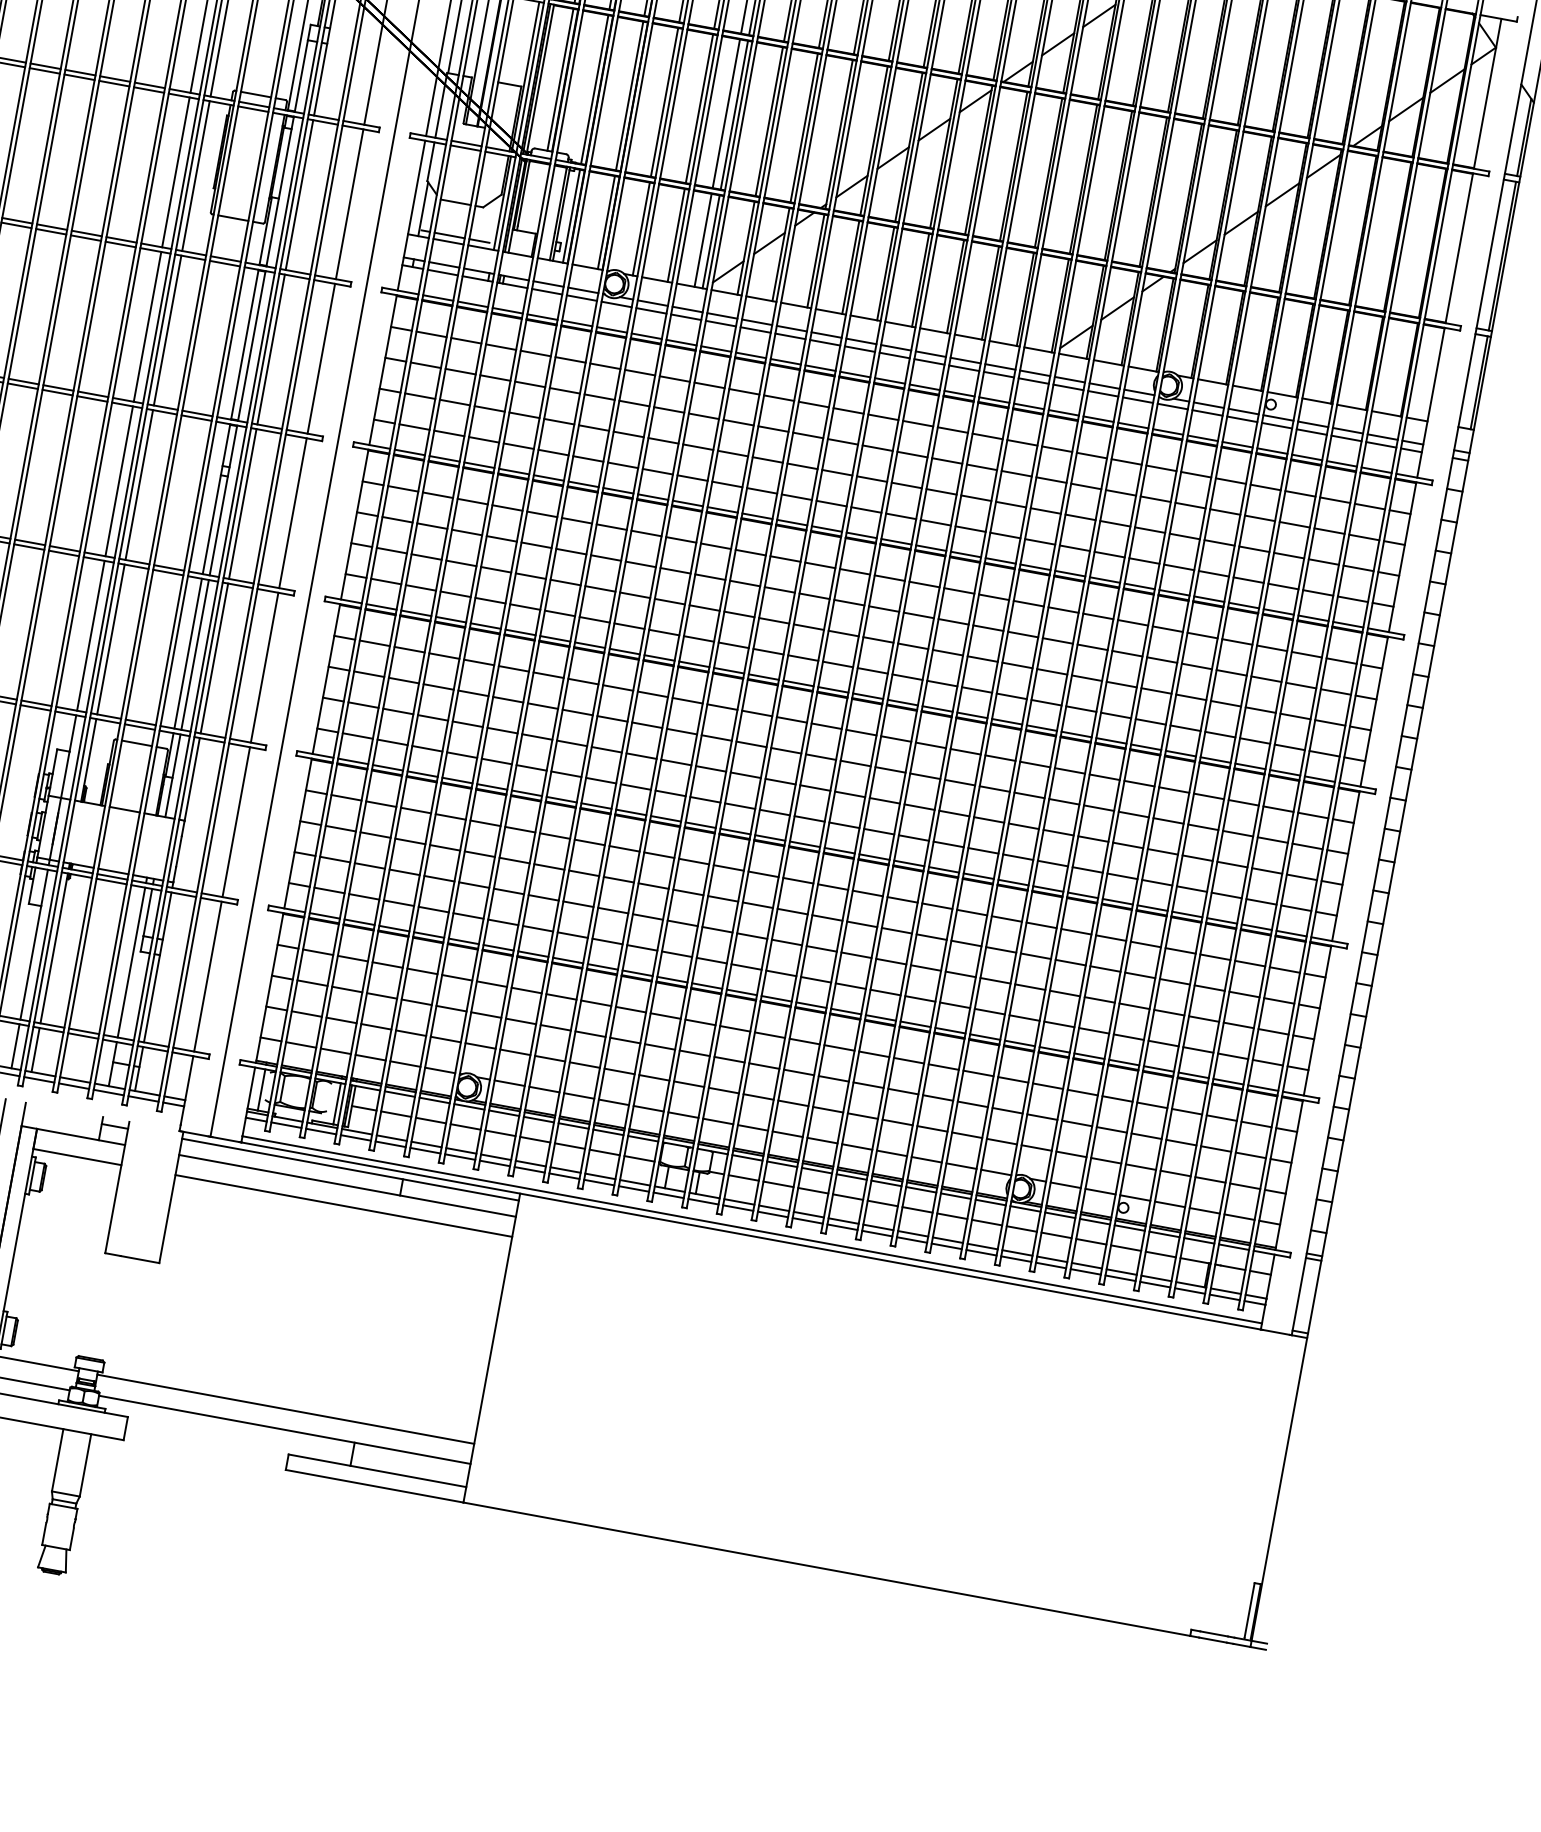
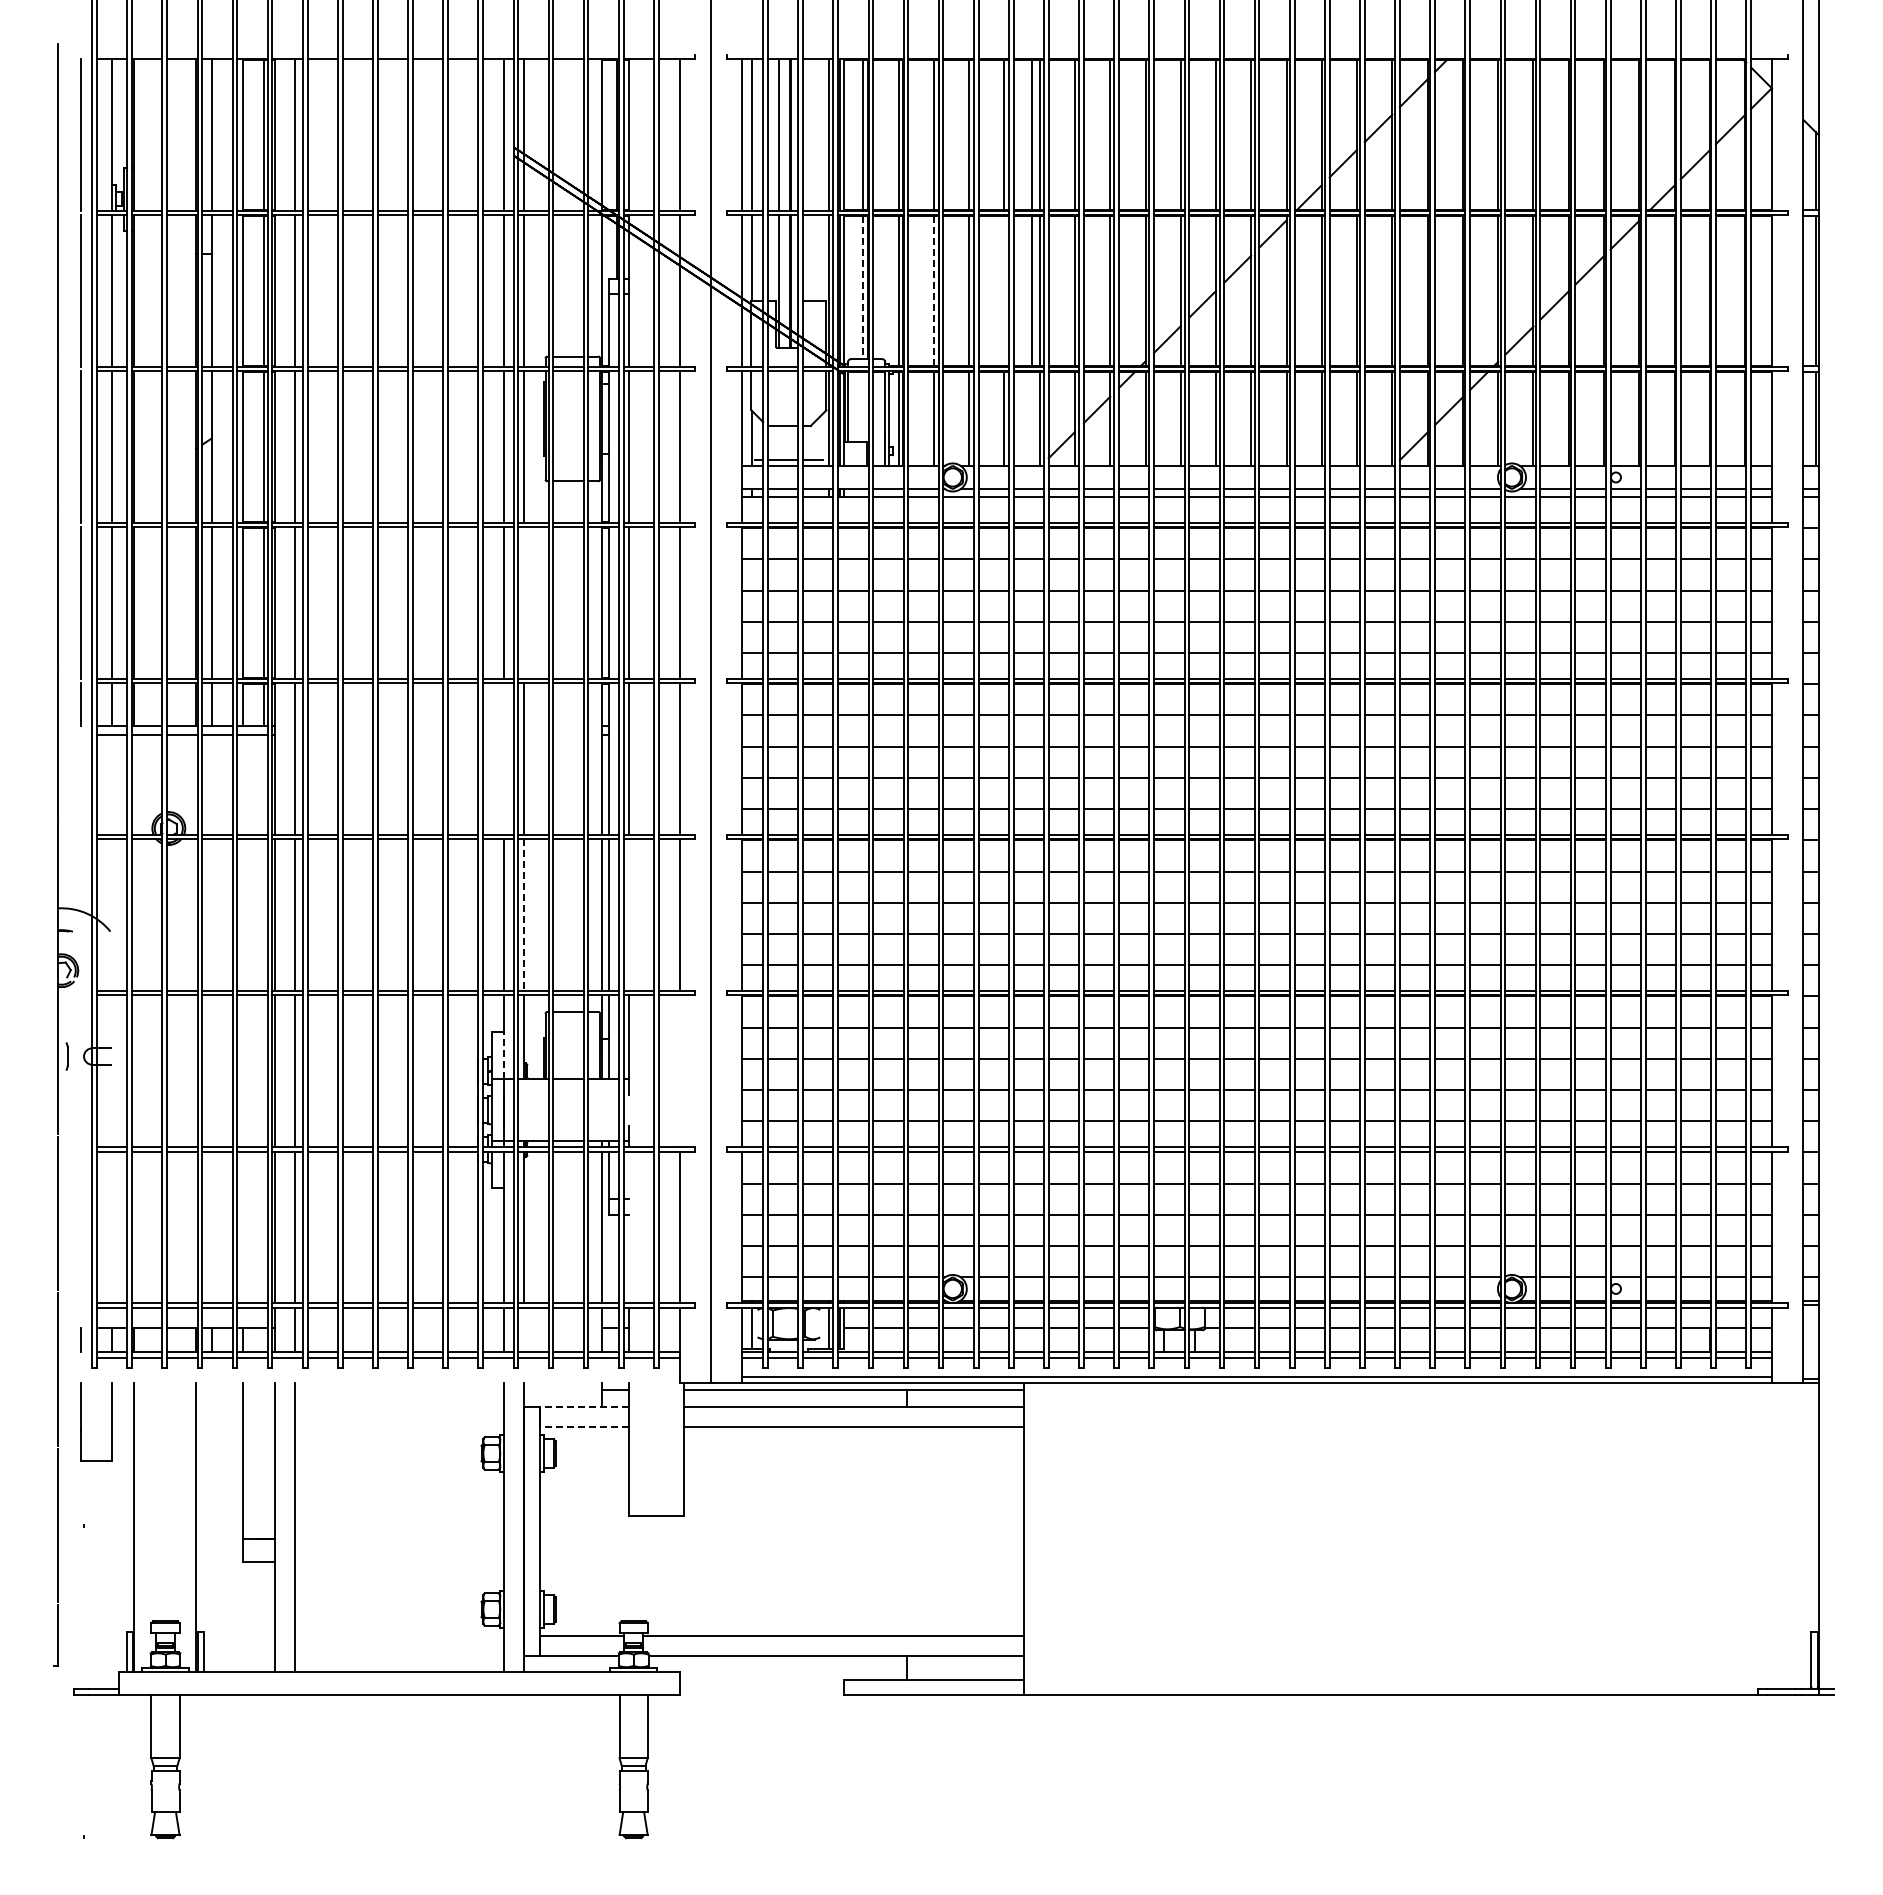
line: (560, 79) -> (863, 287), solid -> dashed
line: (629, 96) -> (933, 291), solid -> dashed
line: (699, 108) -> (1004, 290), removed
line: (703, 240) -> (1031, 418), removed
line: (167, 330) -> (524, 602), removed
line: (119, 480) -> (504, 758), removed
line: (110, 639) -> (524, 915), solid -> dashed
line: (214, 657) -> (628, 914), removed
line: (65, 774) -> (504, 1055), solid -> dashed
line: (236, 821) -> (679, 1070), removed
line: (178, 850) -> (628, 1109), removed
line: (157, 966) -> (628, 1226), removed
line: (35, 1049) -> (524, 1329), removed
line: (81, 1136) -> (584, 1406), solid -> dashed
line: (77, 1156) -> (584, 1426), solid -> dashed

